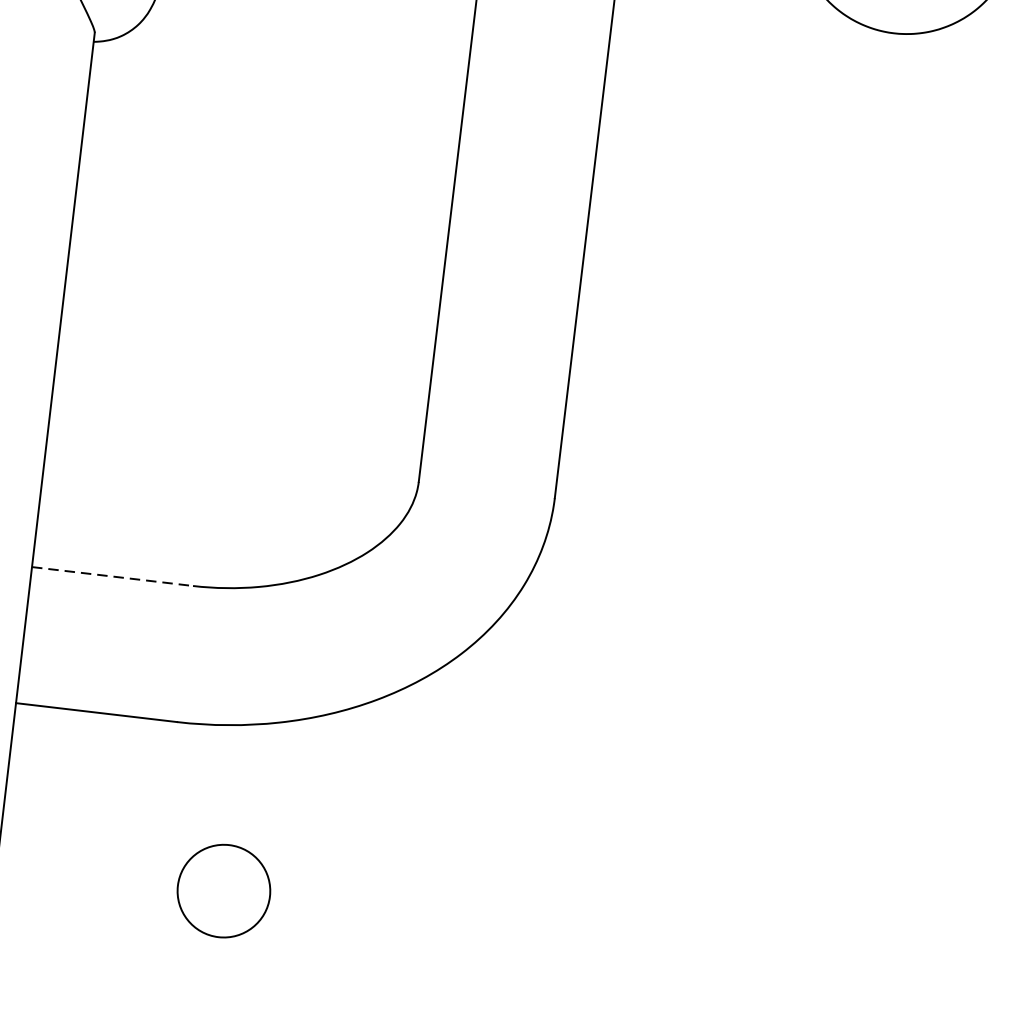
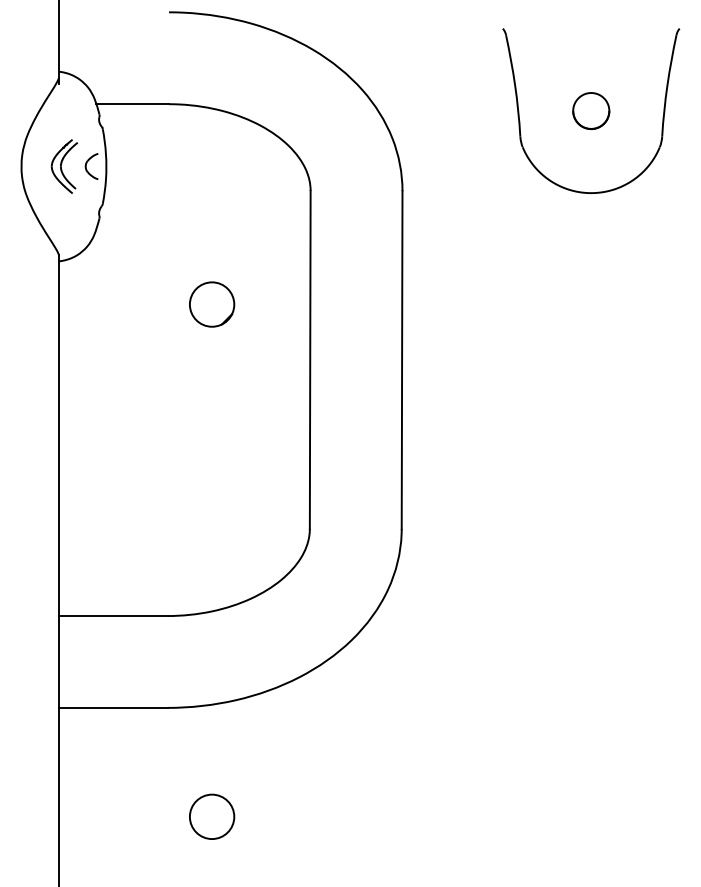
circle: (313, 132) -> (212, 304), added
line: (112, 577) -> (113, 616), dashed -> solid
circle: (223, 890) -> (211, 816), size x0.71

